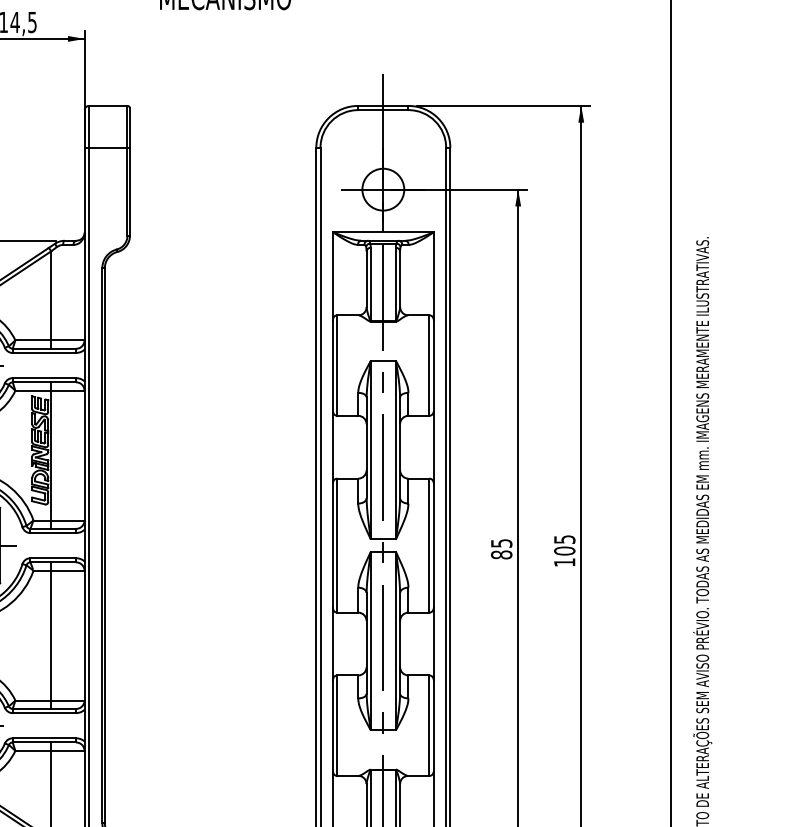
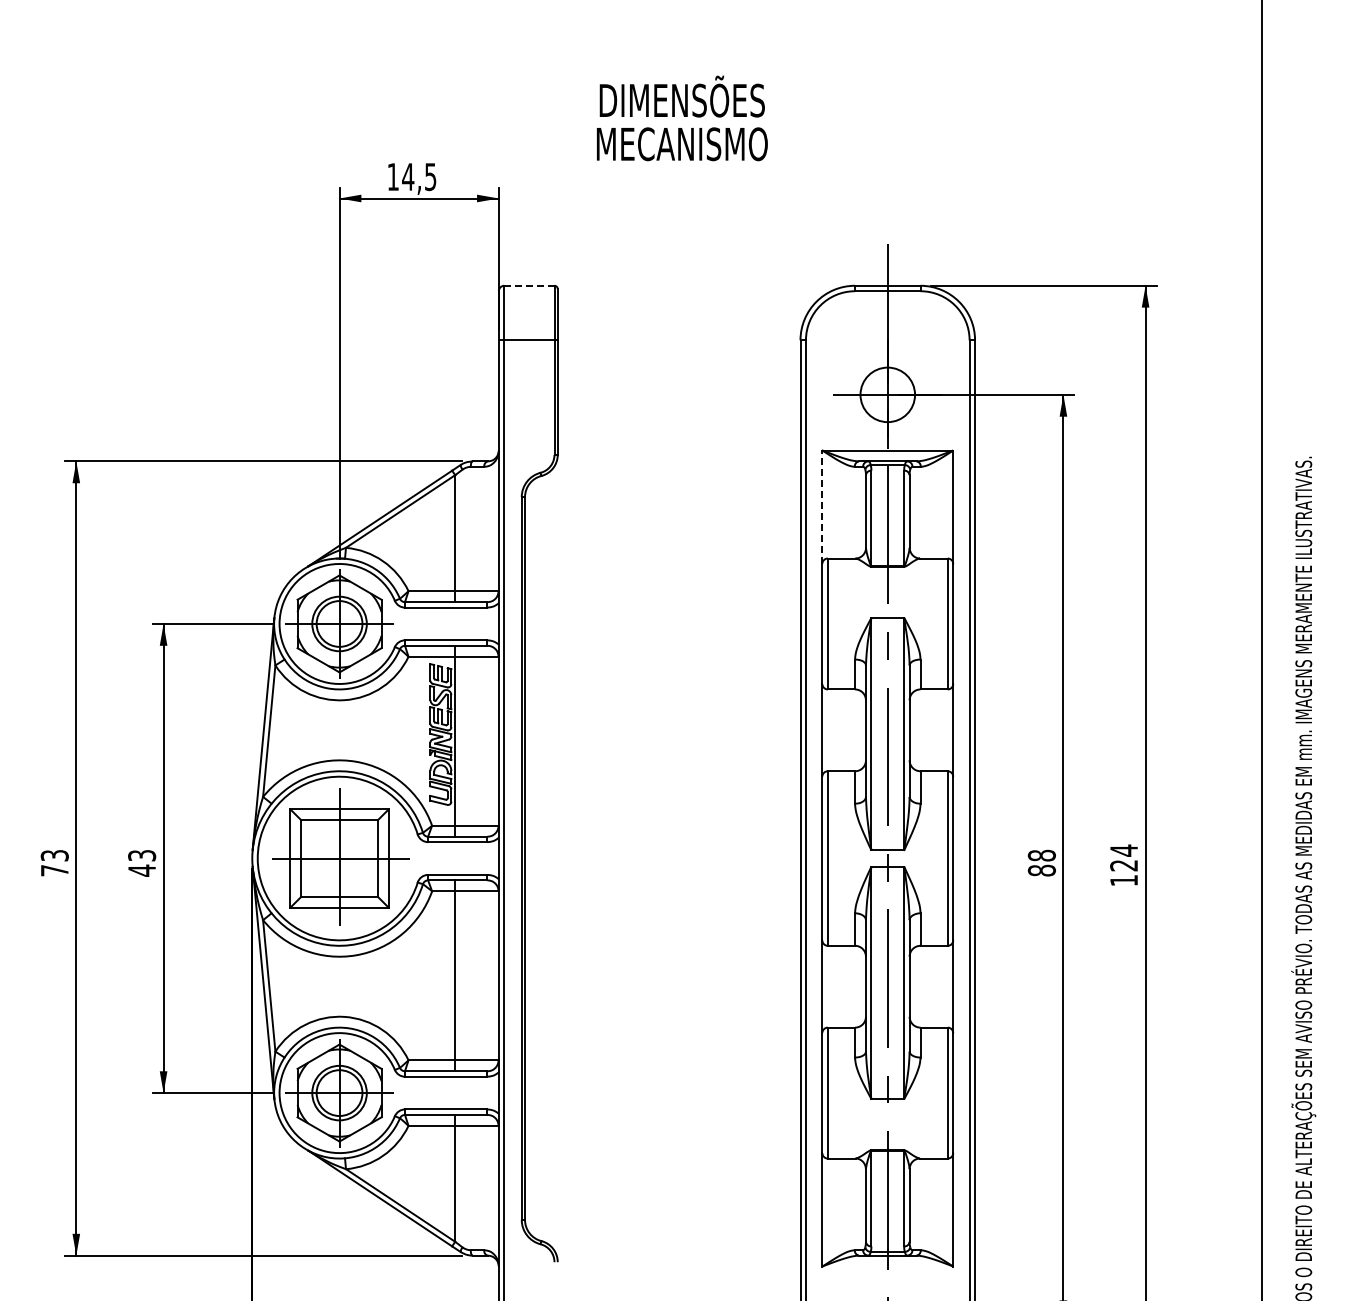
line: (108, 105) -> (529, 285), solid -> dashed
line: (333, 276) -> (822, 507), solid -> dashed
text: (501, 543) -> (1041, 855), 85 -> 88
text: (565, 544) -> (1124, 857), 105 -> 124

